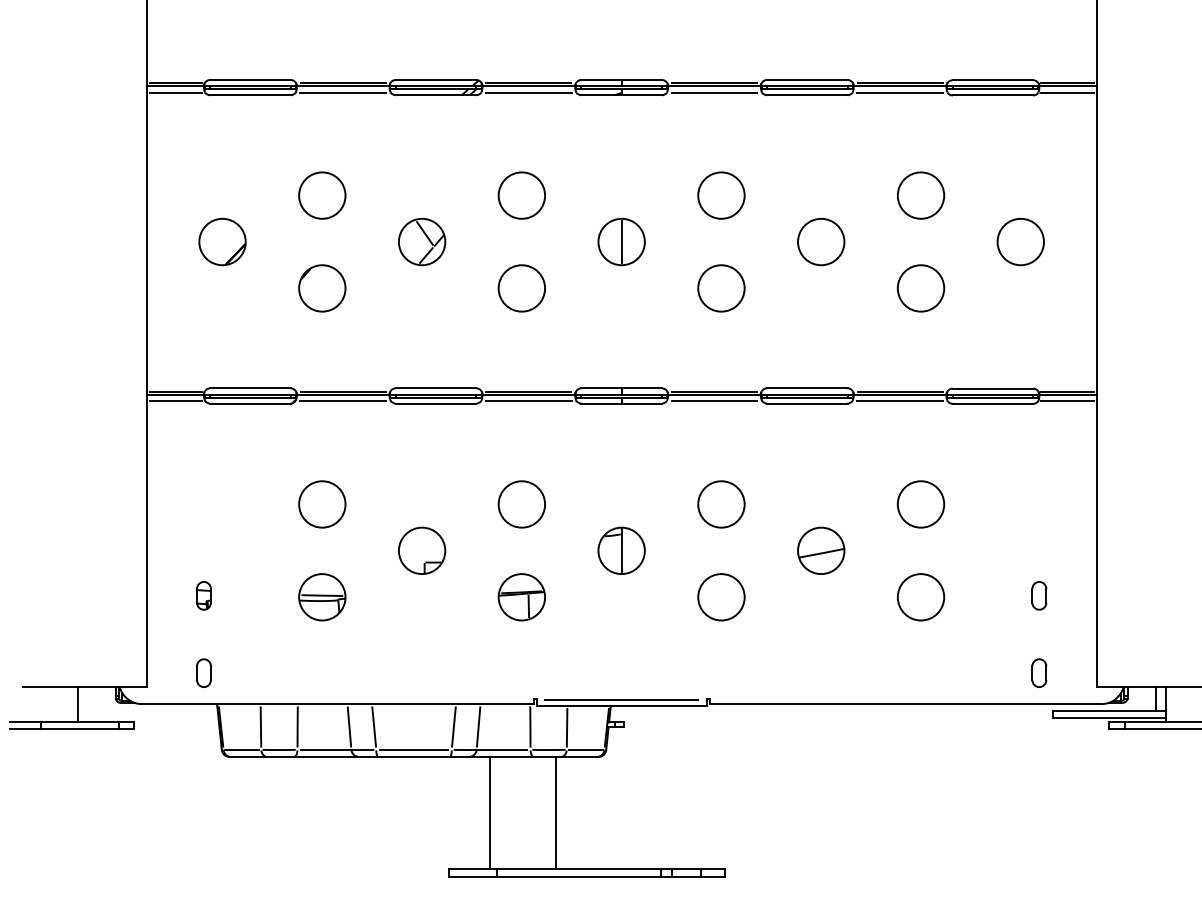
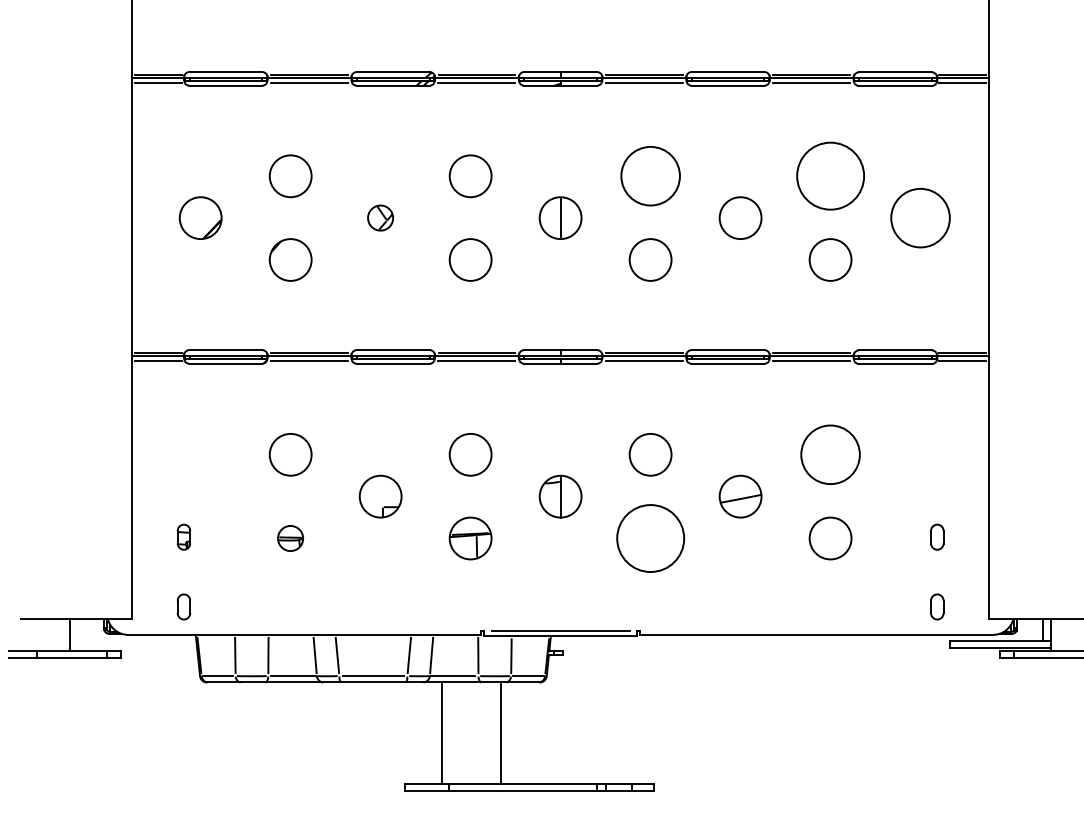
circle: (721, 195) -> (650, 176), size x1.4
circle: (920, 195) -> (830, 176), size x1.6
part: (421, 241) -> (380, 217), size x0.6
circle: (1020, 242) -> (920, 218), size x1.4
circle: (920, 504) -> (830, 454), size x1.4
part: (322, 597) -> (290, 538), size x0.6
circle: (721, 597) -> (650, 538), size x1.6

